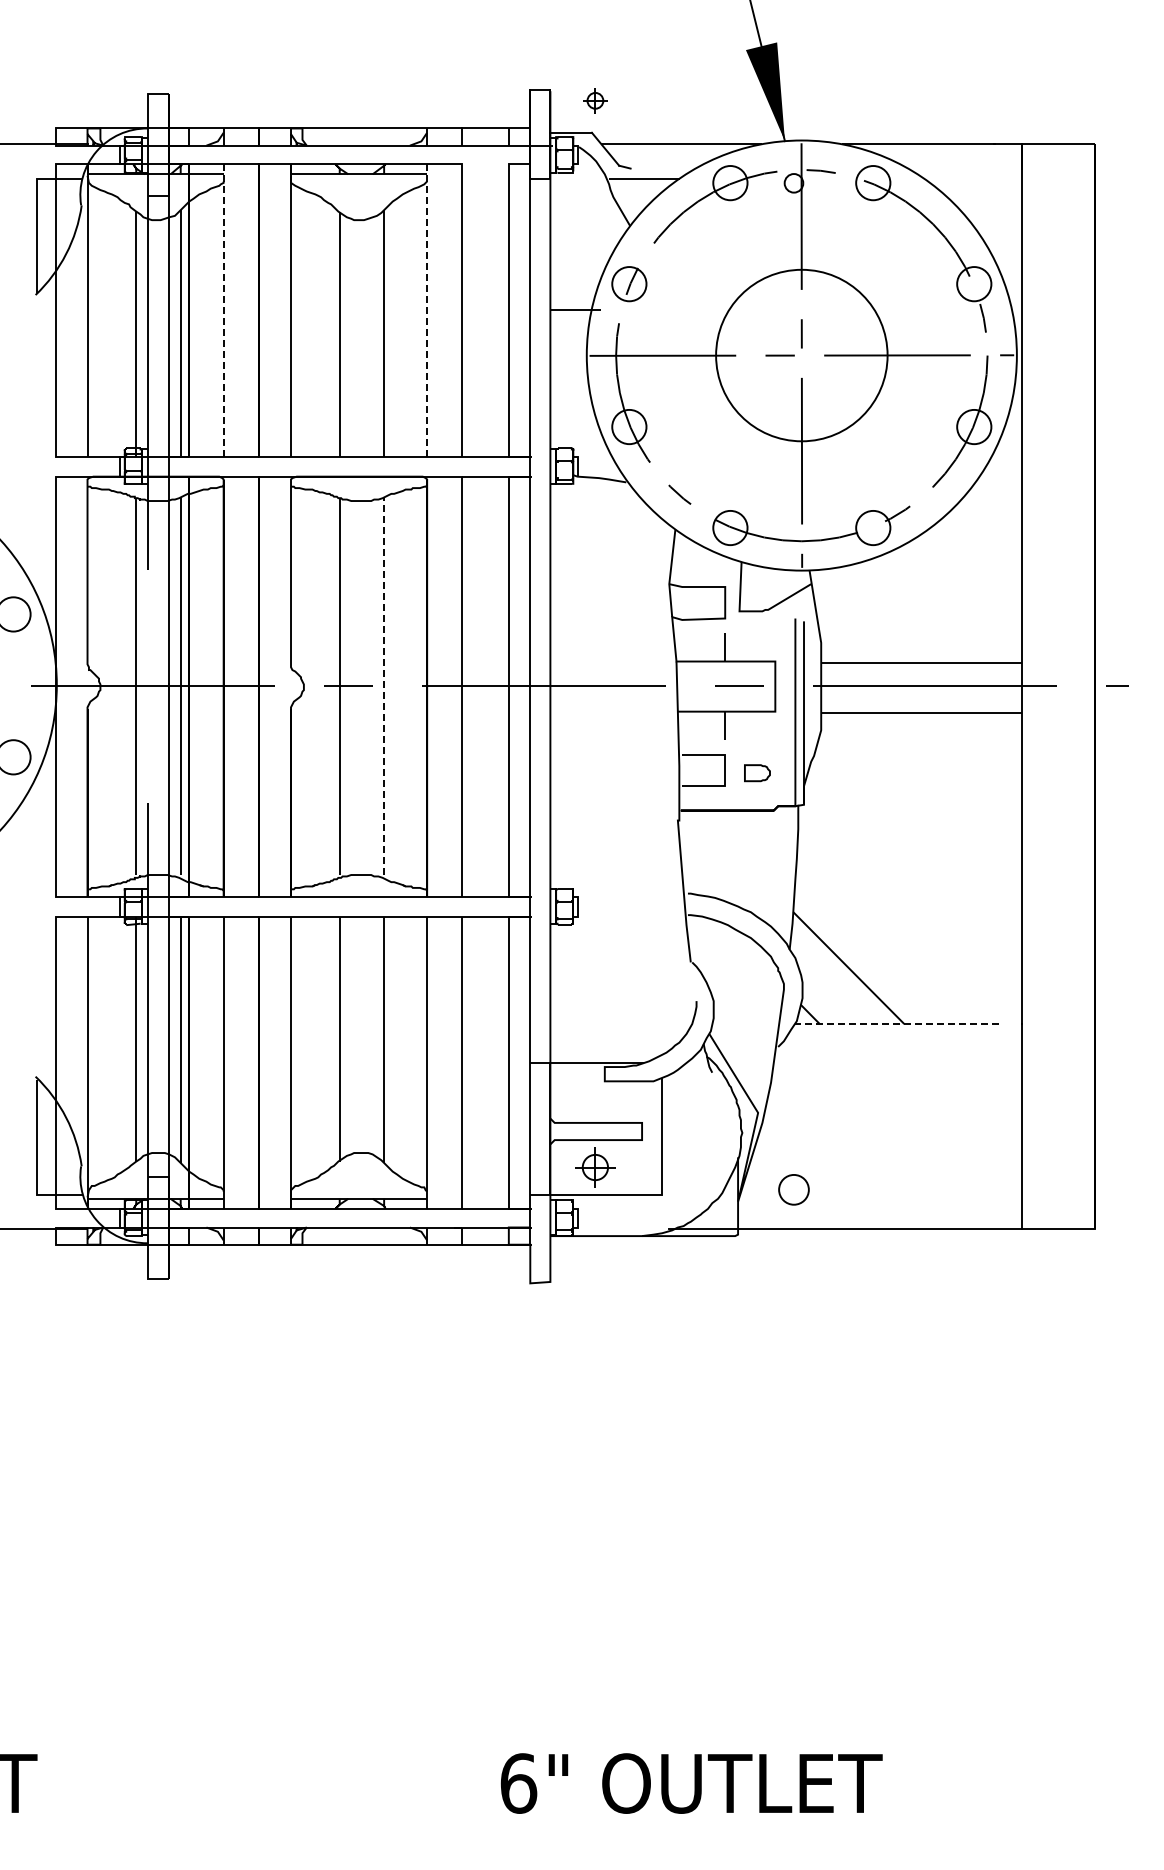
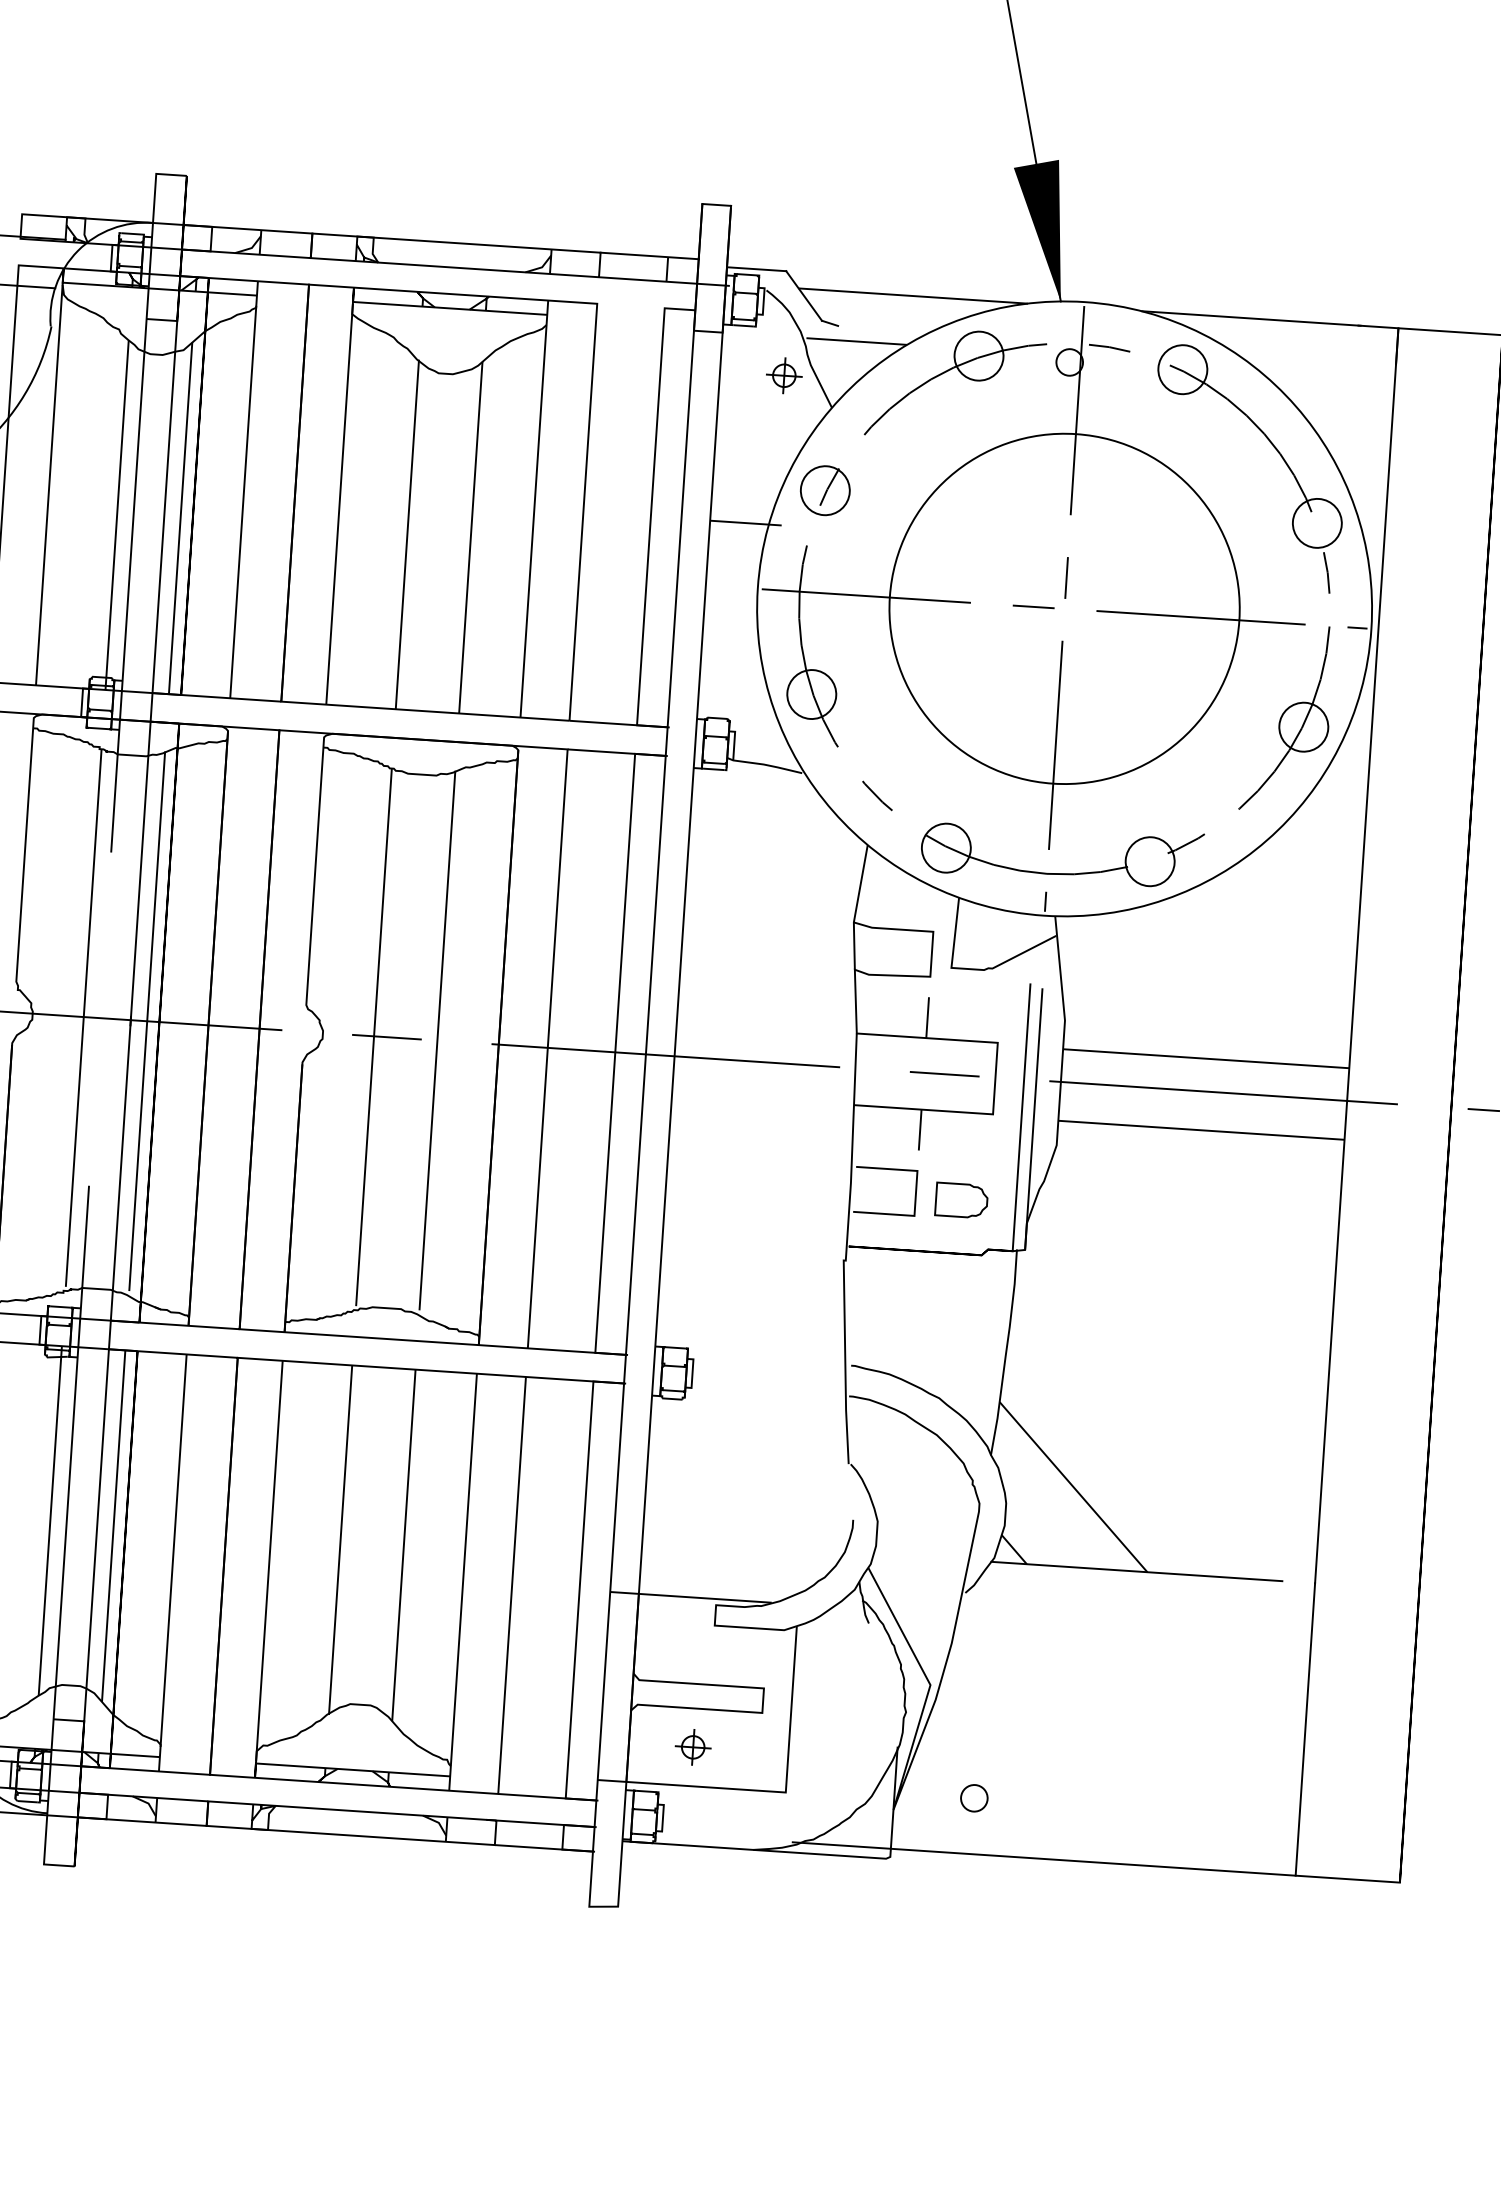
part: (595, 100) -> (784, 375), moved
line: (223, 310) -> (243, 489), dashed -> solid
line: (427, 310) -> (534, 509), dashed -> solid
circle: (801, 355) -> (1064, 608), size x1.43
line: (384, 685) -> (437, 1040), dashed -> solid
part: (757, 772) -> (961, 1199), size x1.43
line: (896, 1024) -> (1136, 1572), dashed -> solid
part: (595, 1166) -> (693, 1746), size x0.62
circle: (793, 1189) -> (973, 1797), size x0.62

